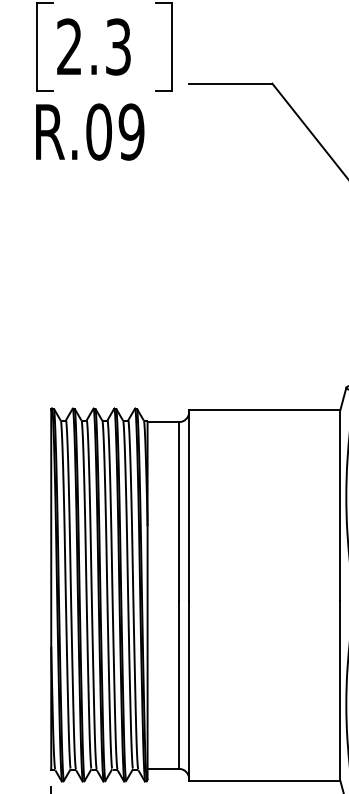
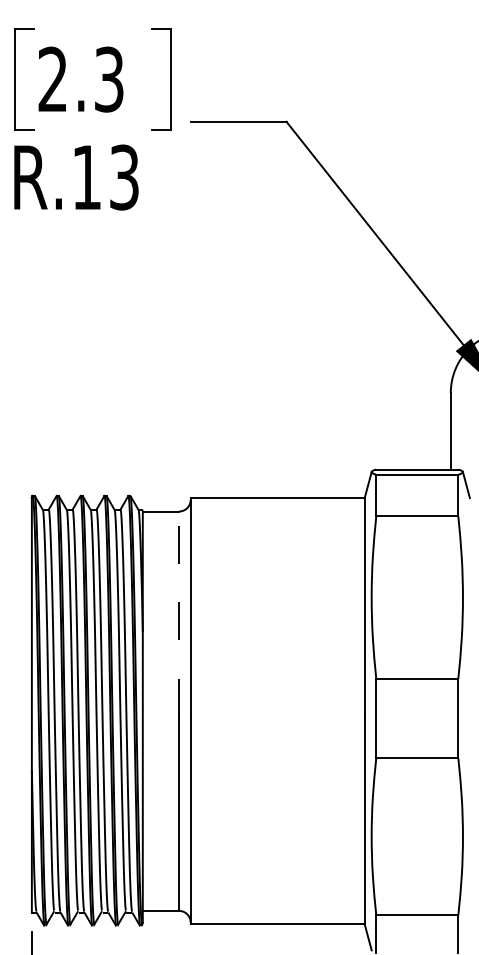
text: (115, 132) -> (105, 177), R.09 -> R.13
line: (179, 511) -> (179, 614), solid -> dashed

